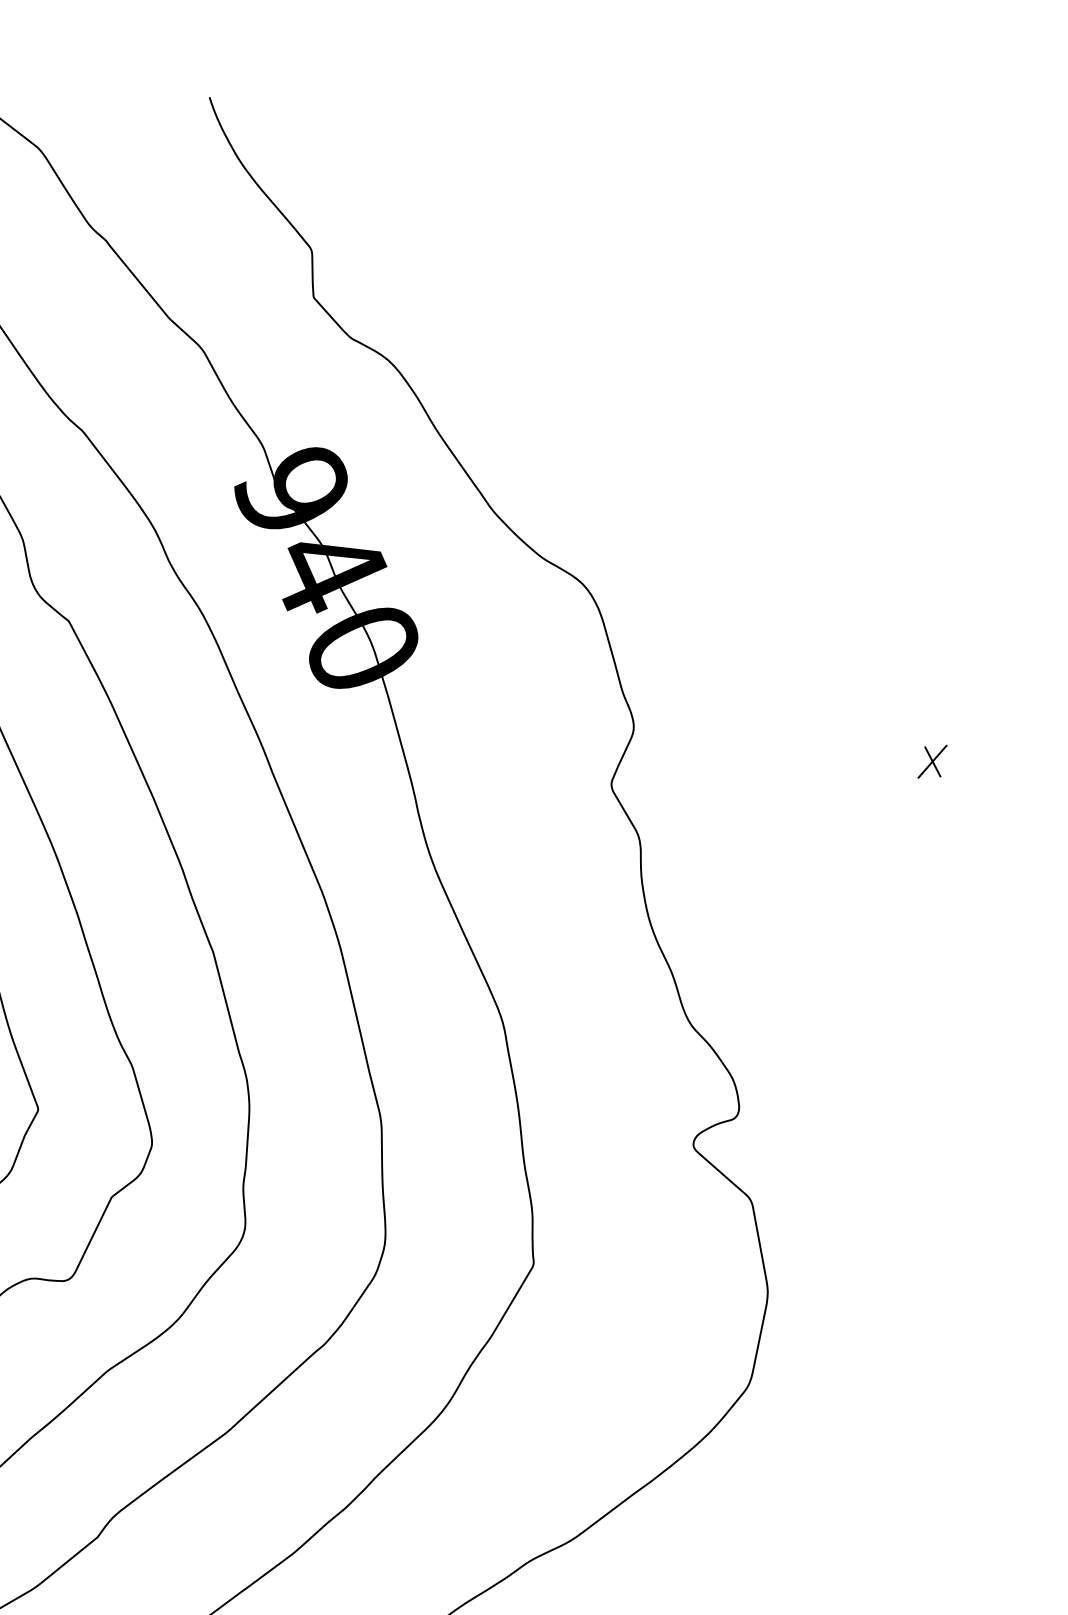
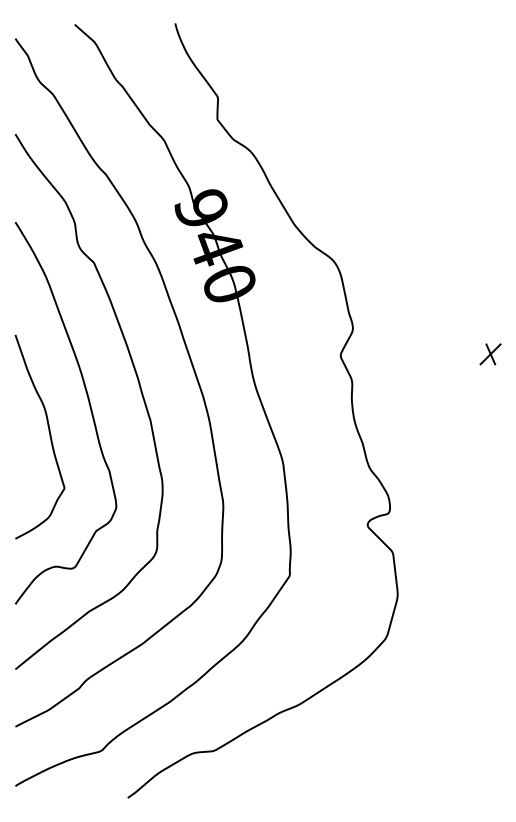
part: (932, 762) -> (490, 354), size x1.43

